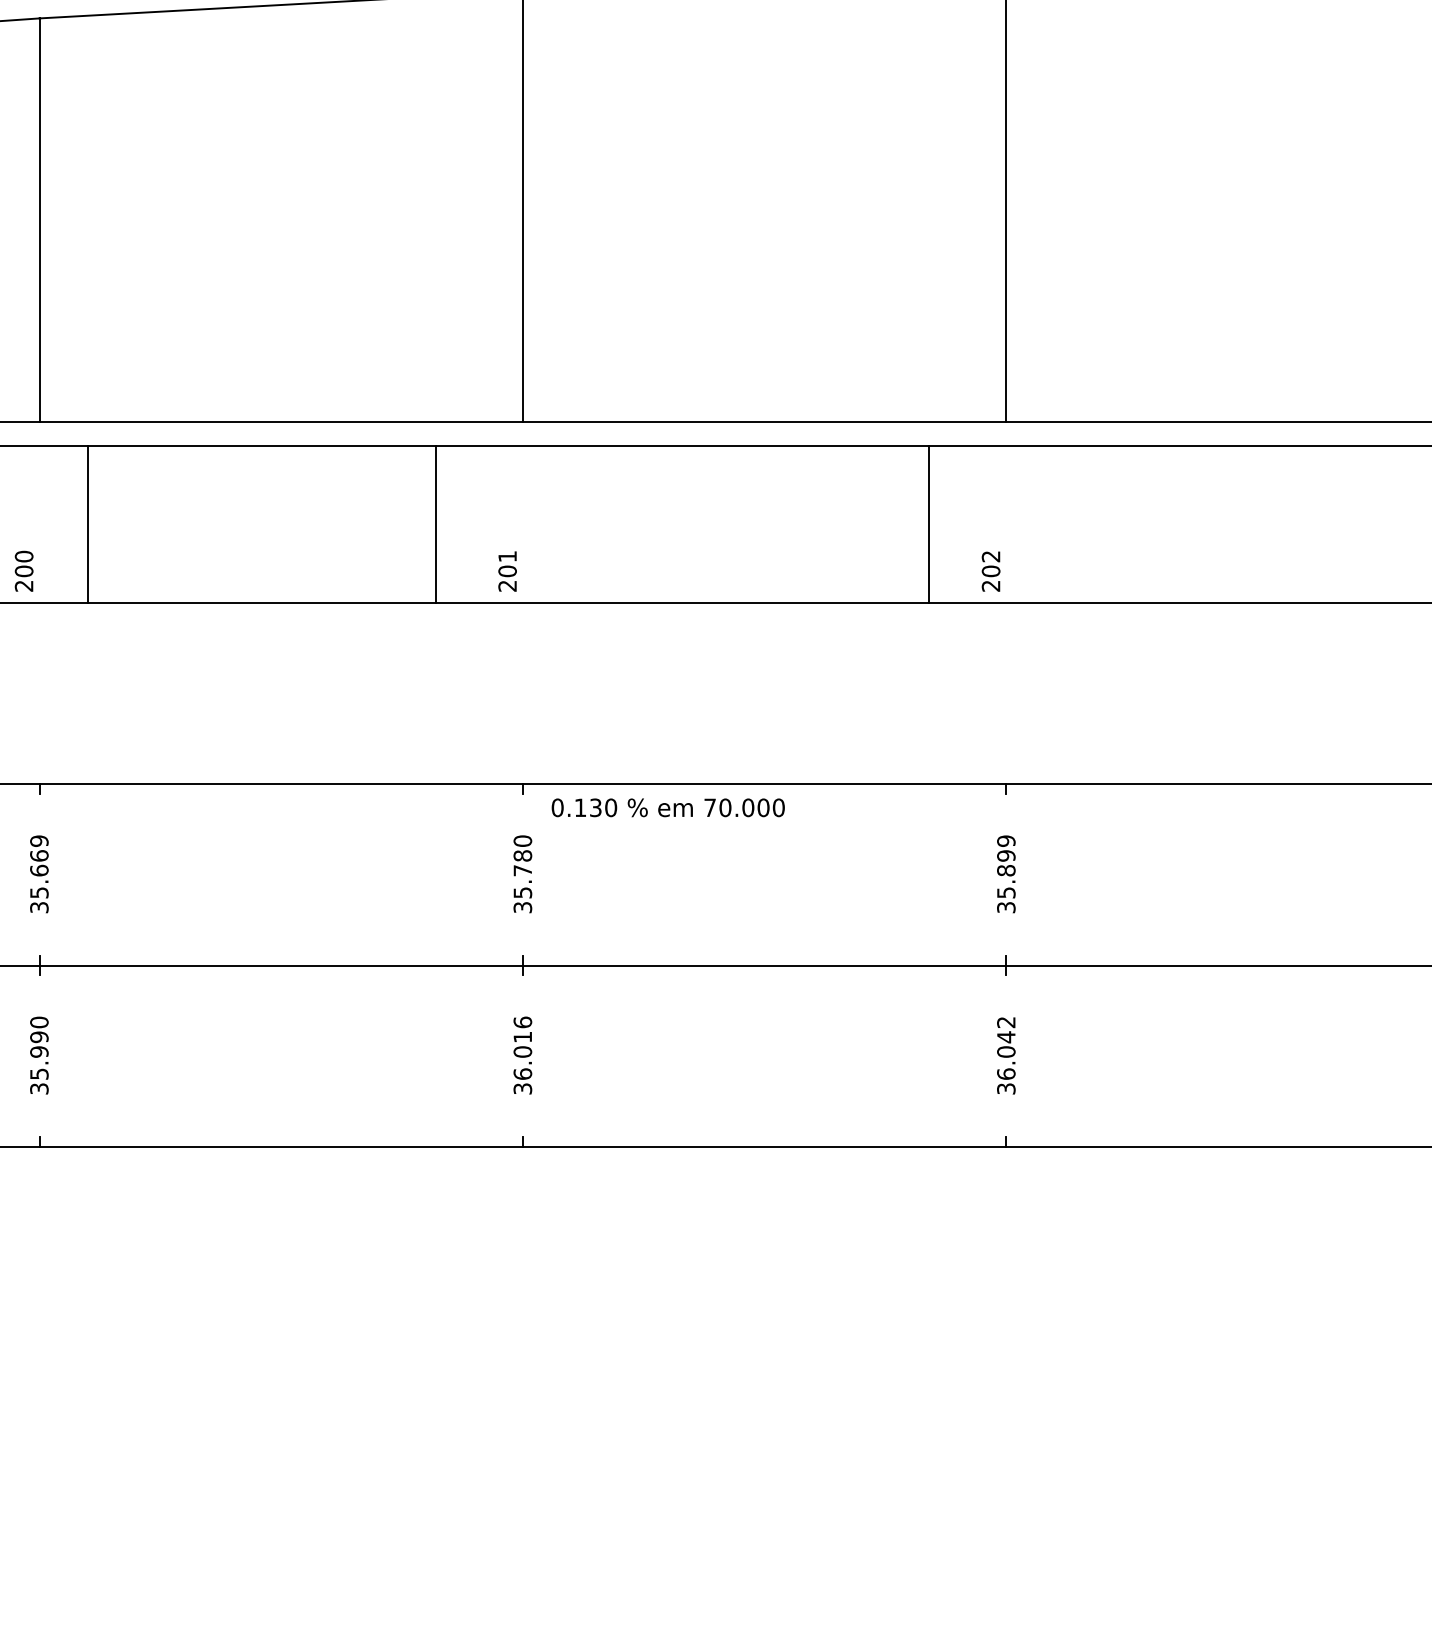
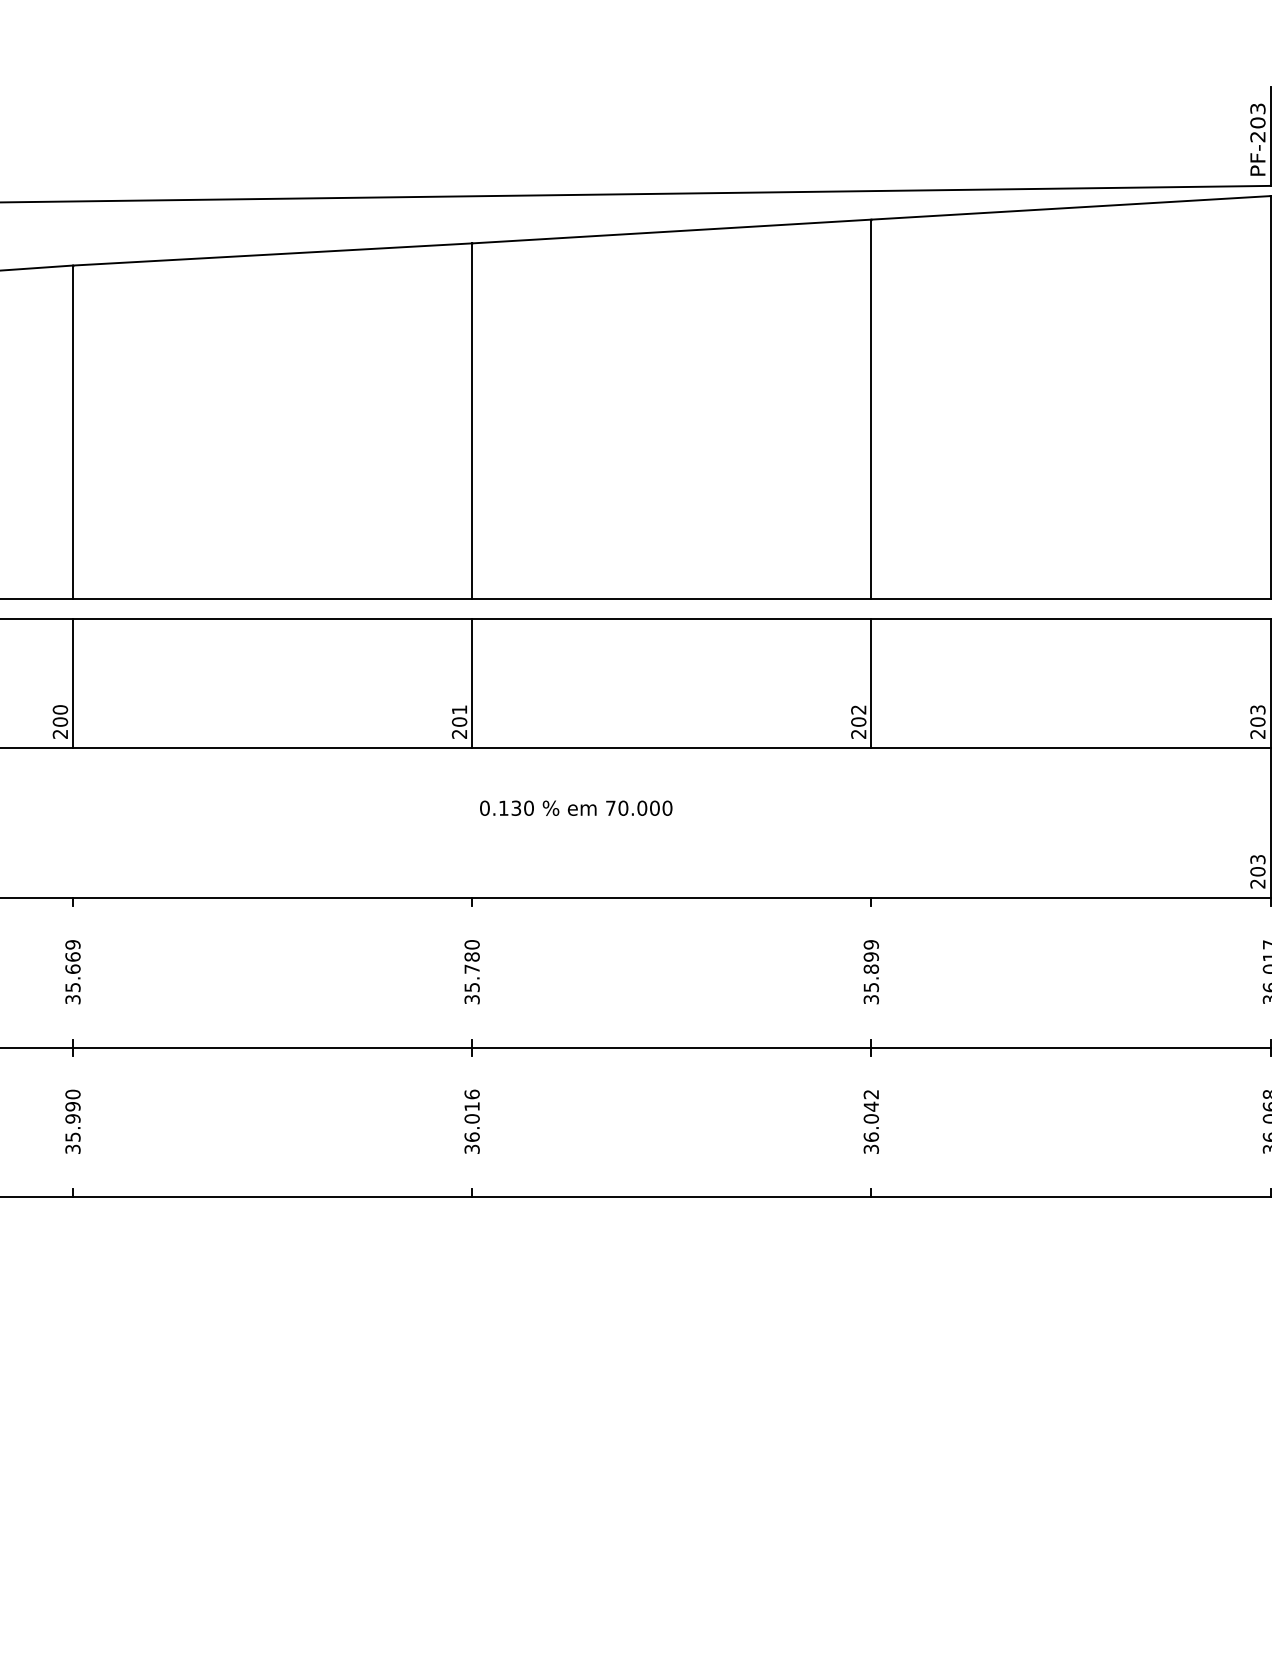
line: (88, 524) -> (73, 683), moved
line: (436, 524) -> (472, 683), moved
line: (929, 524) -> (871, 683), moved
text: (668, 806) -> (576, 807), moved

